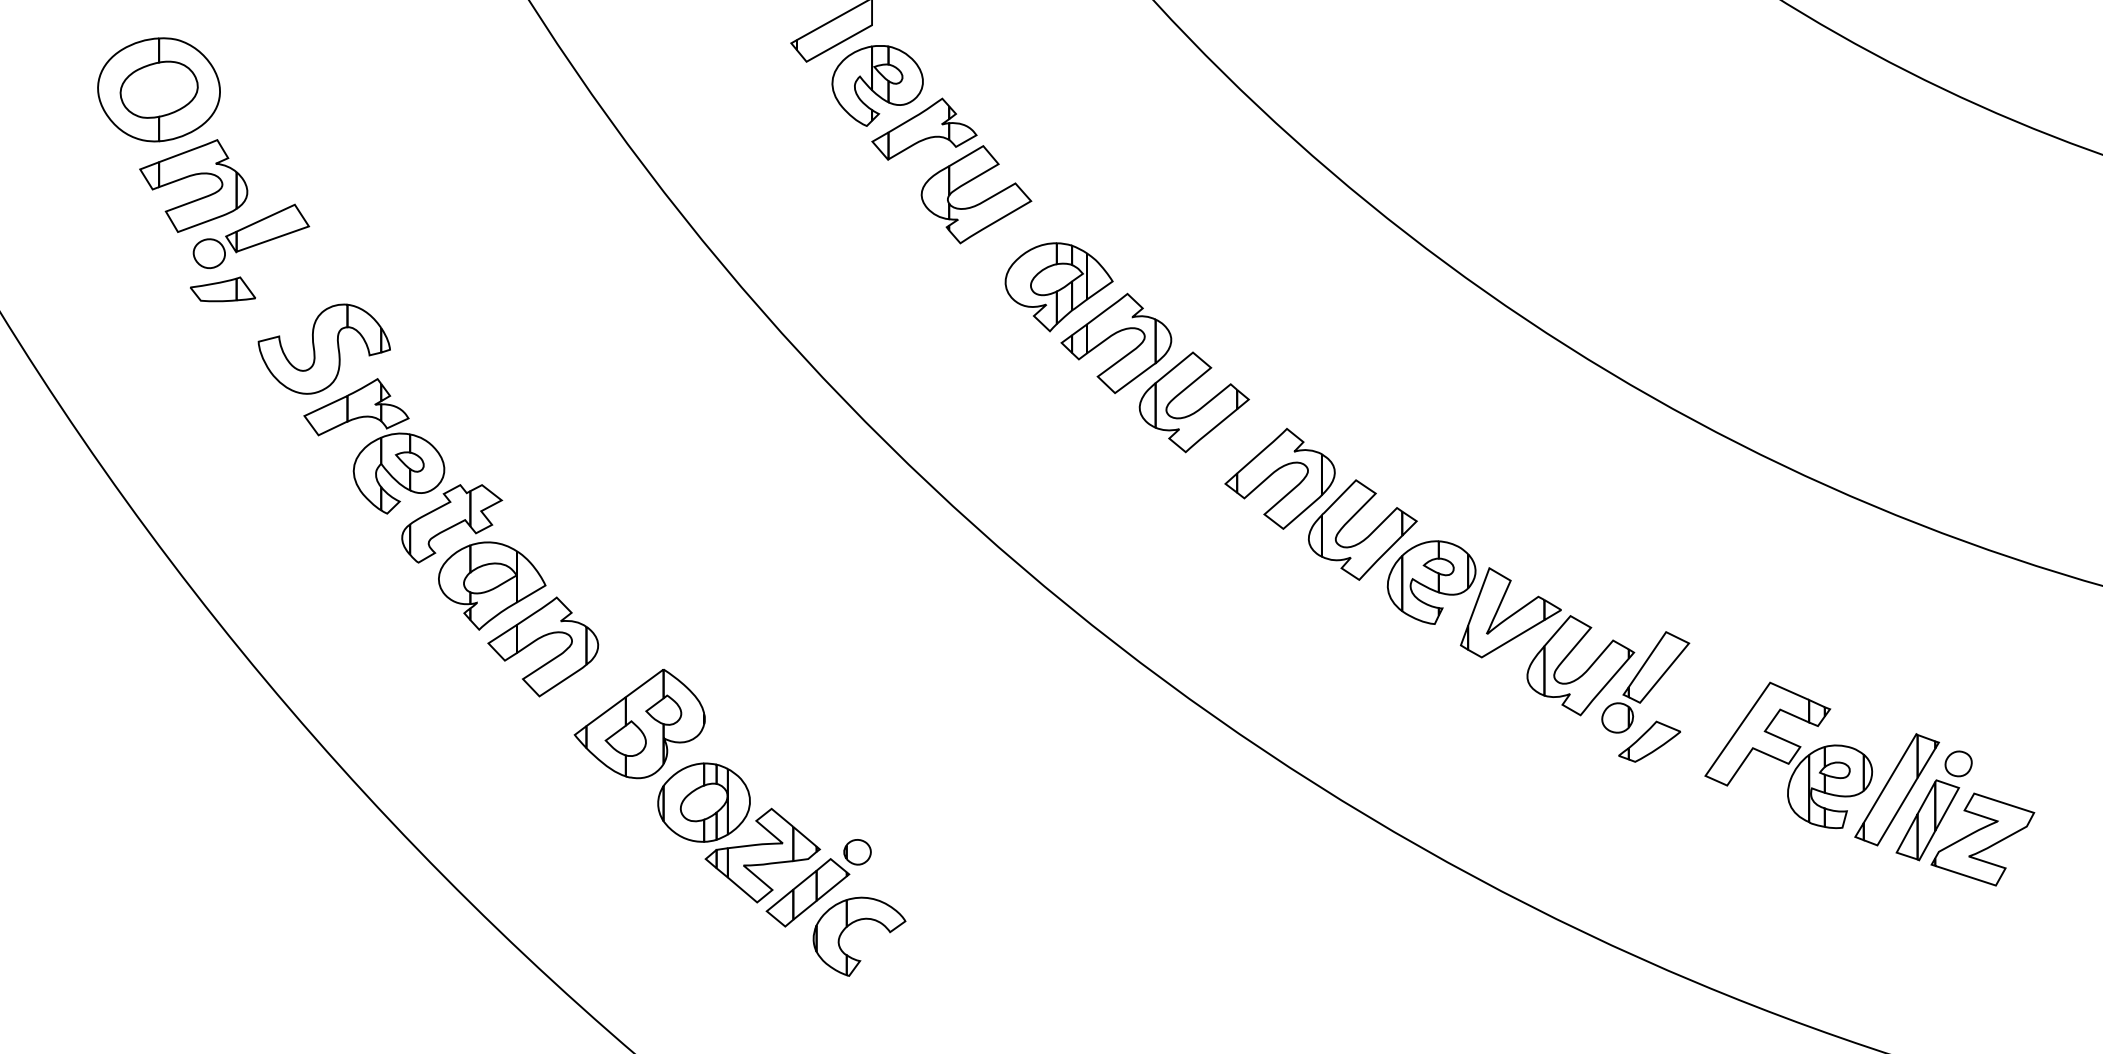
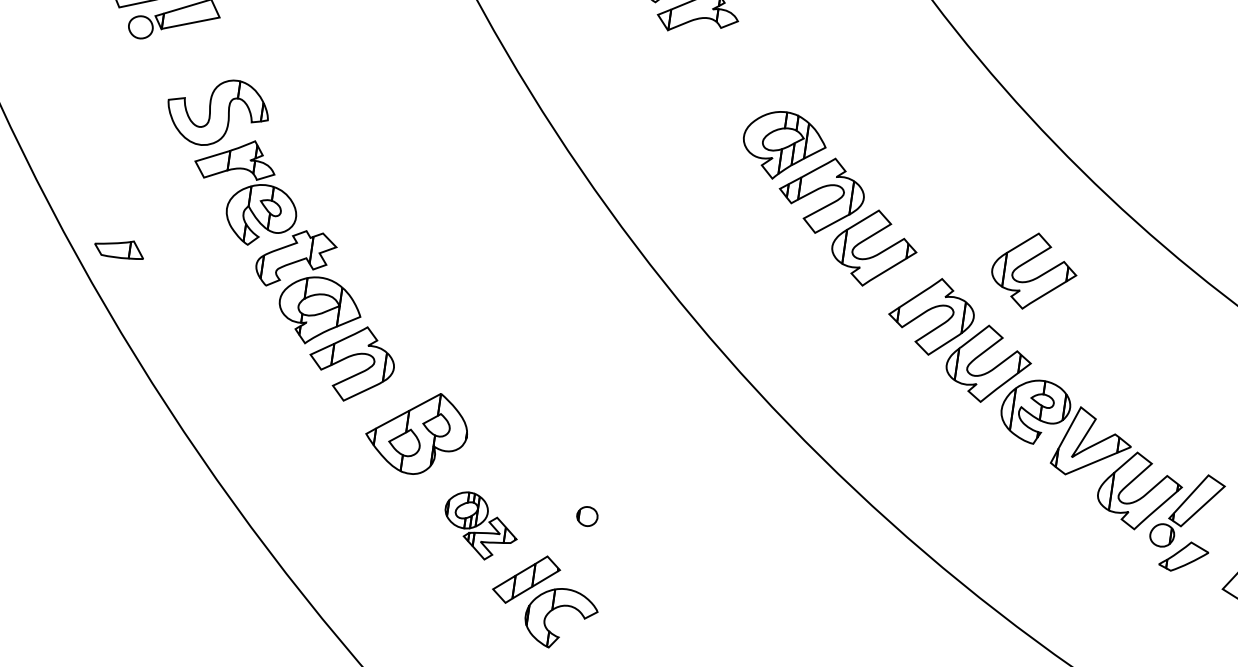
part: (981, 201) -> (734, 72), removed
part: (222, 289) -> (119, 248), moved
part: (1407, 409) -> (1036, 277), added
part: (739, 832) -> (480, 526), size x0.6
part: (857, 852) -> (587, 516), moved

